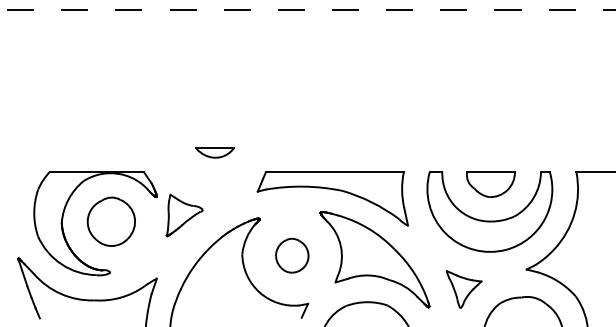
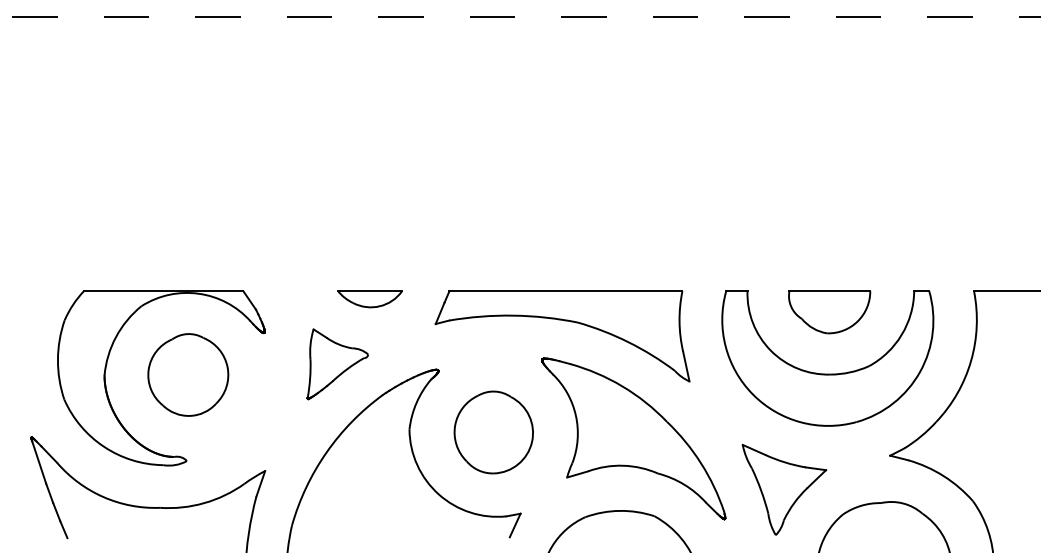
part: (214, 152) -> (369, 298), moved
part: (184, 215) -> (337, 364), moved
part: (292, 255) -> (494, 431), size x1.43
part: (463, 289) -> (783, 489), size x1.43

